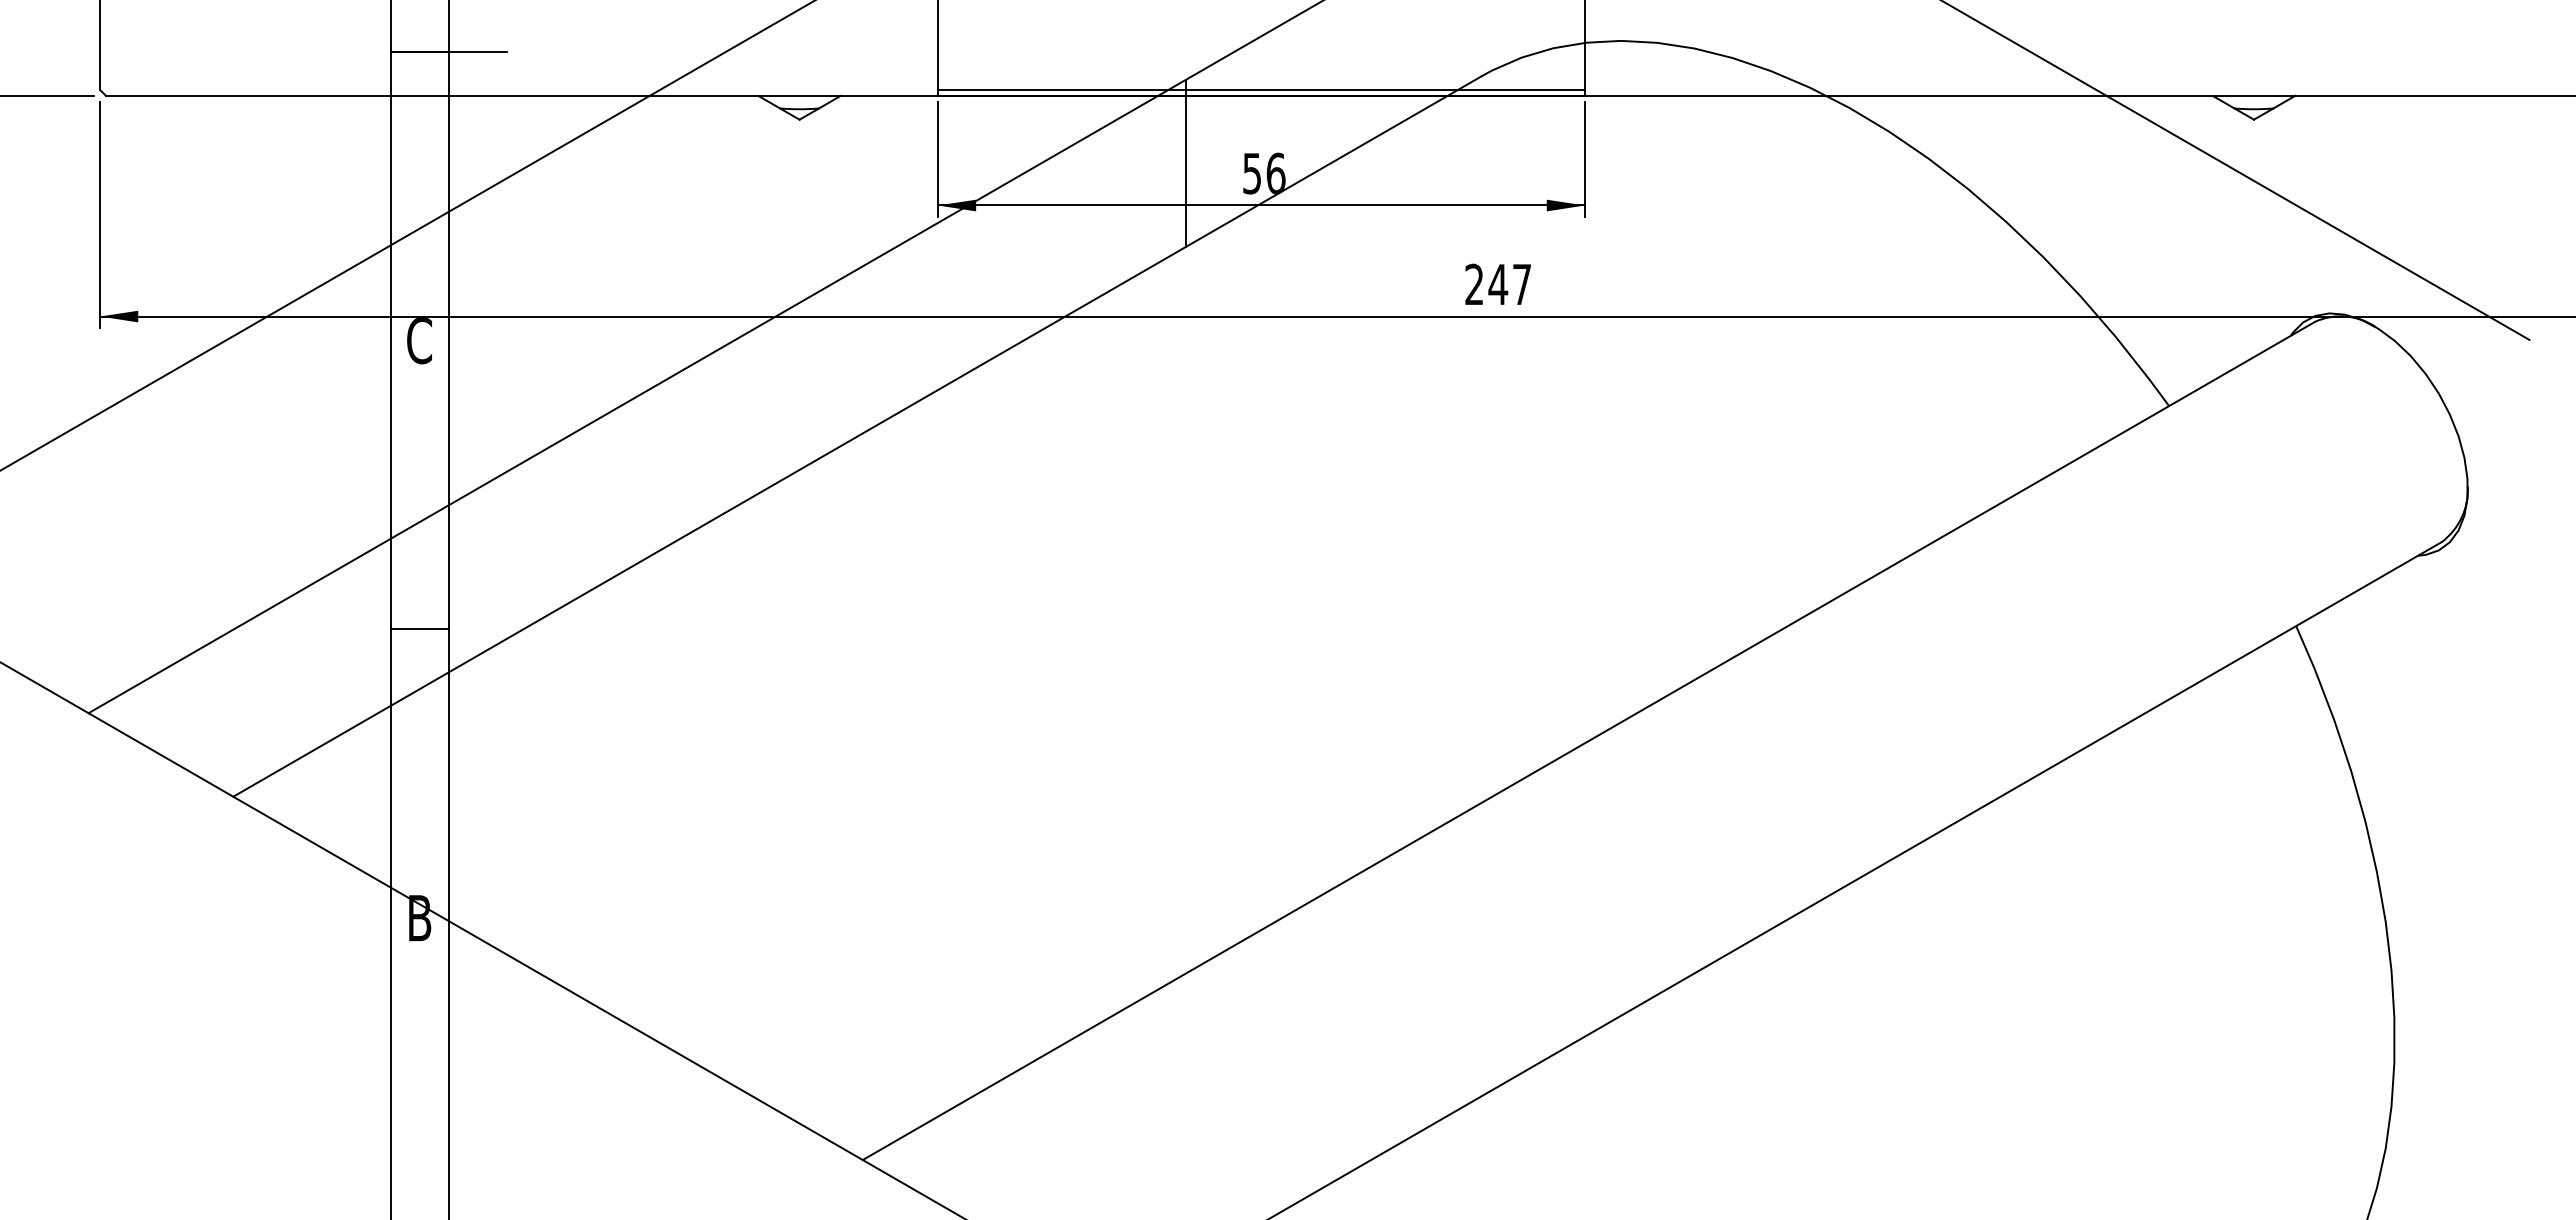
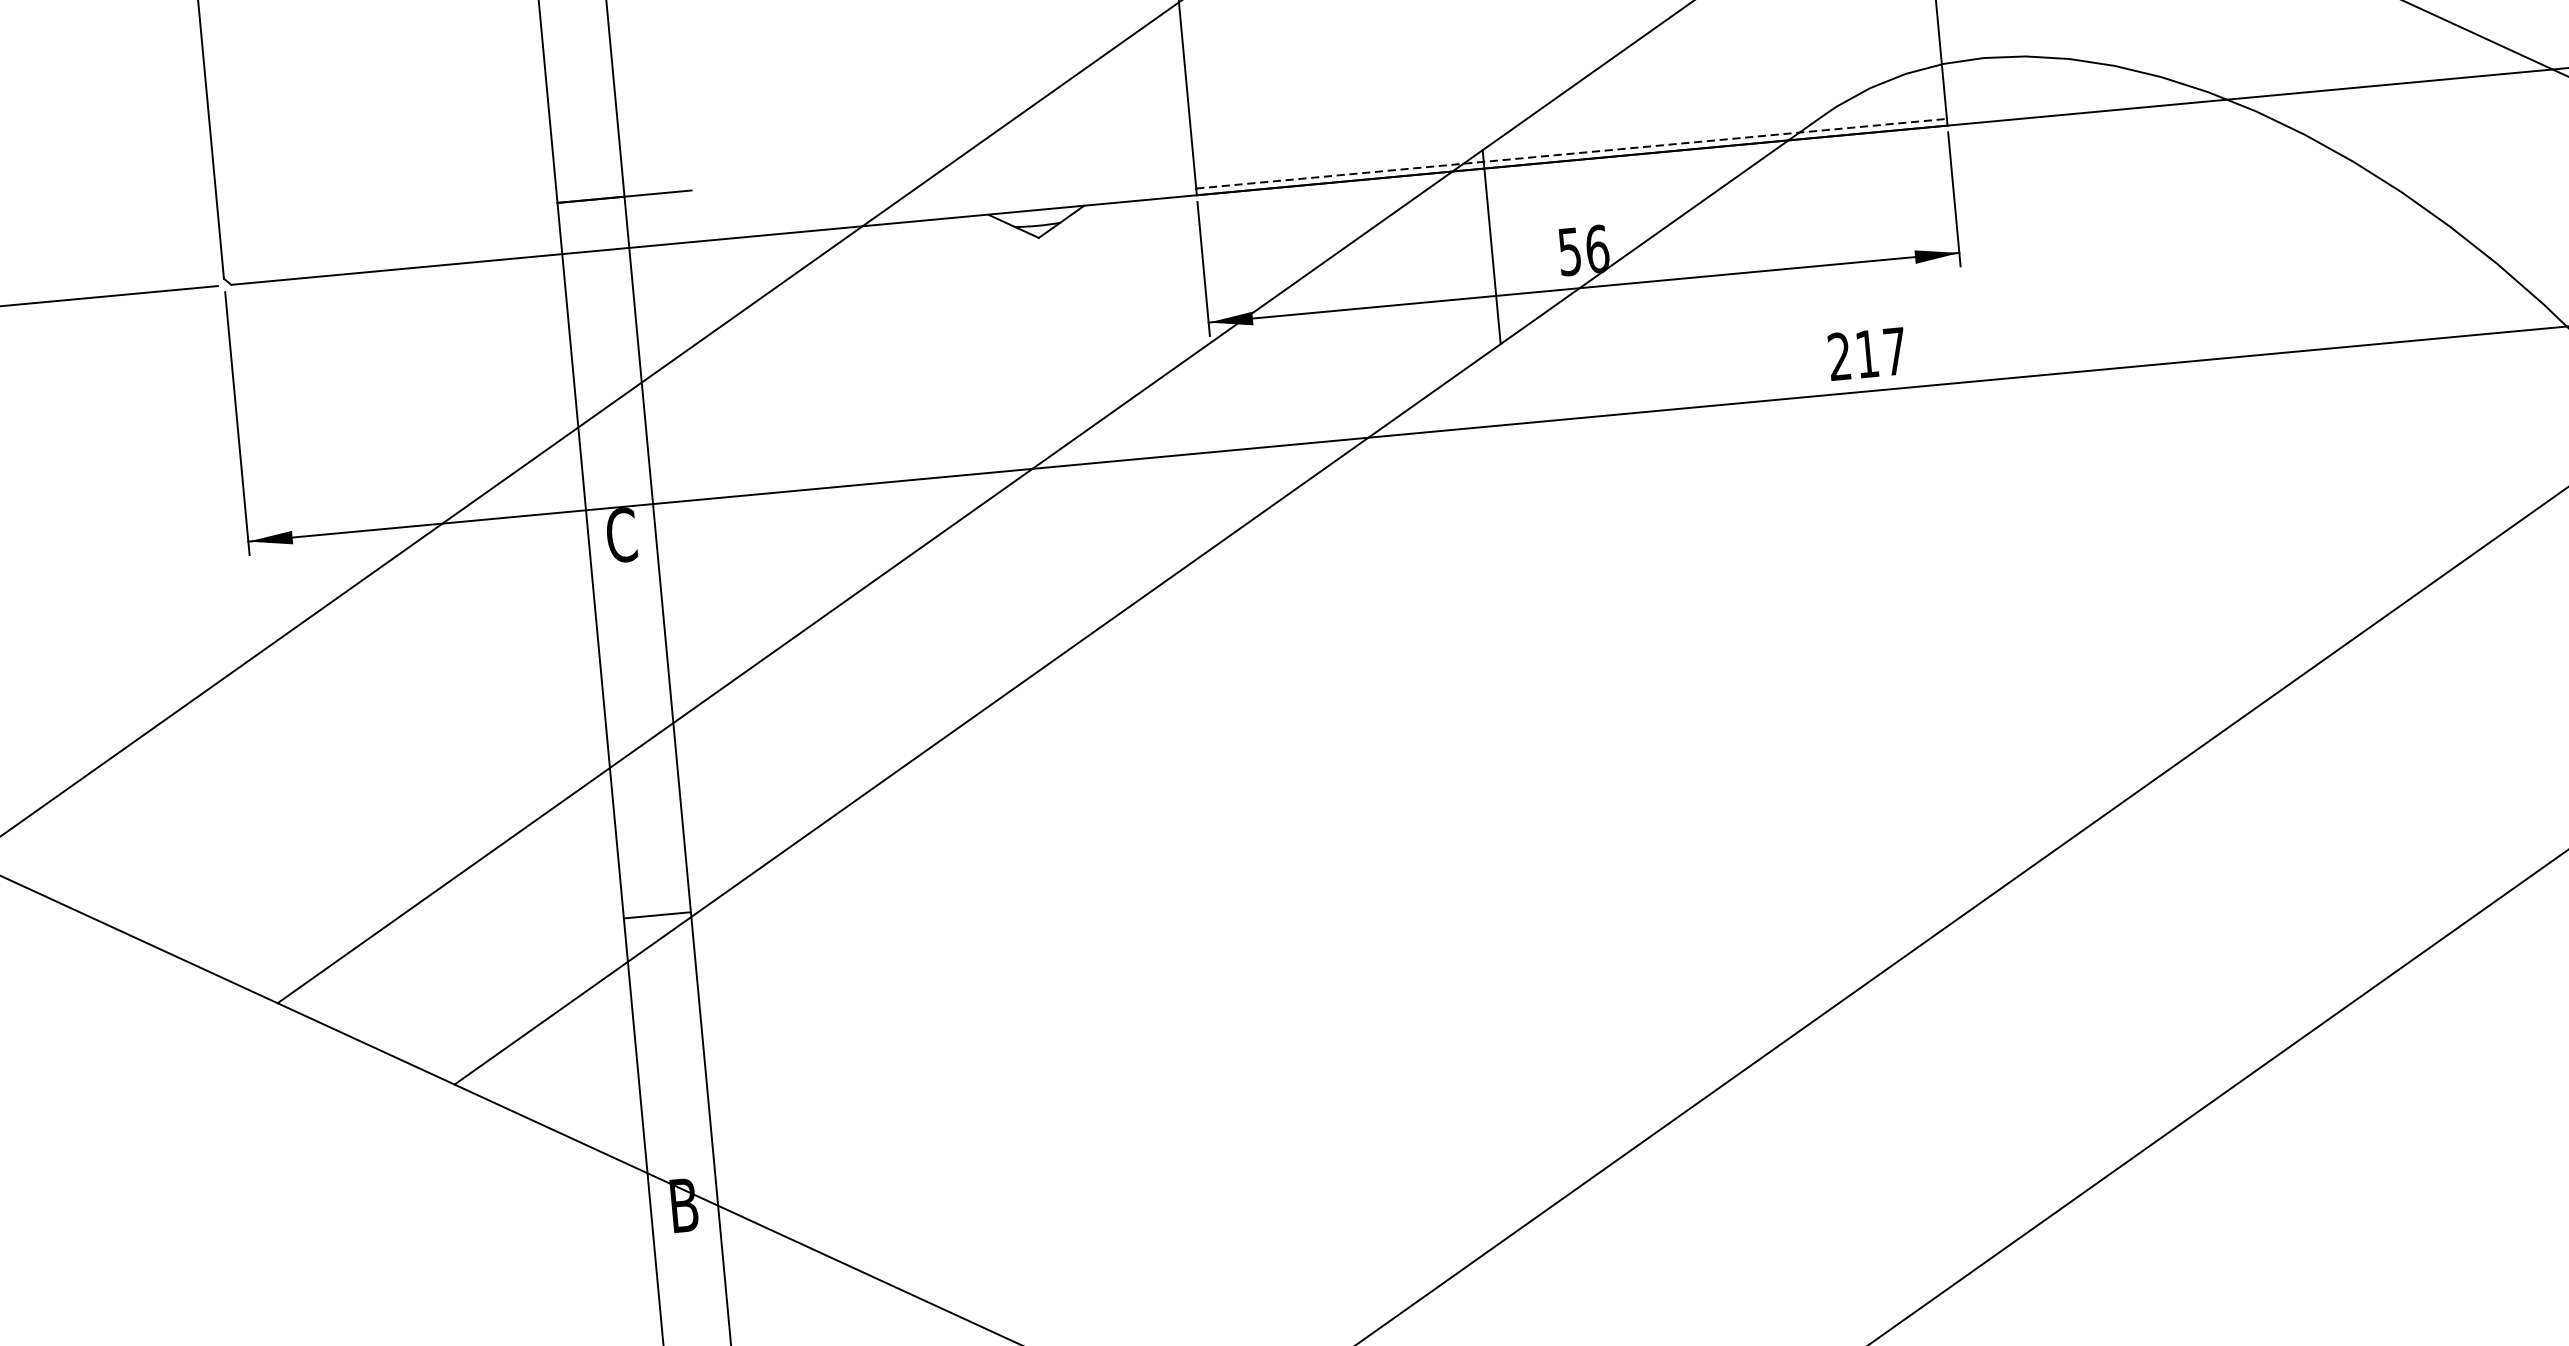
line: (1261, 89) -> (1571, 153), solid -> dashed
text: (1498, 284) -> (1867, 353), 247 -> 217
line: (419, 629) -> (656, 915), moved

